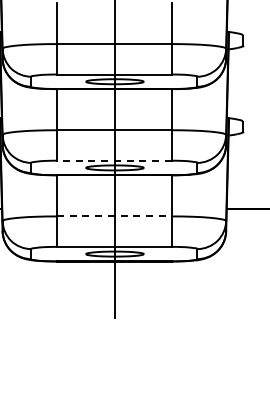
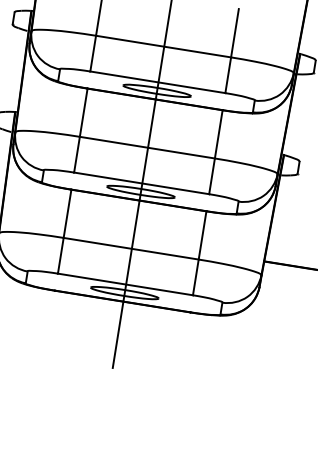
line: (114, 160) -> (141, 183), dashed -> solid
line: (114, 216) -> (131, 248), dashed -> solid

